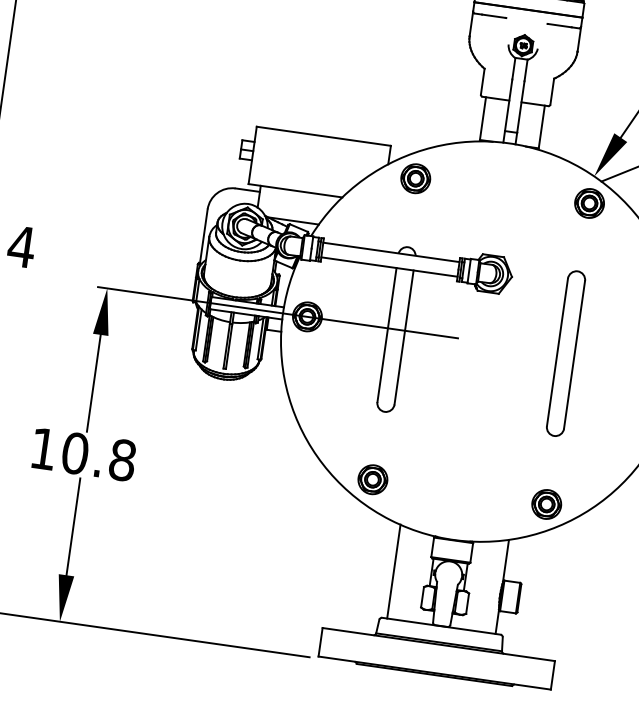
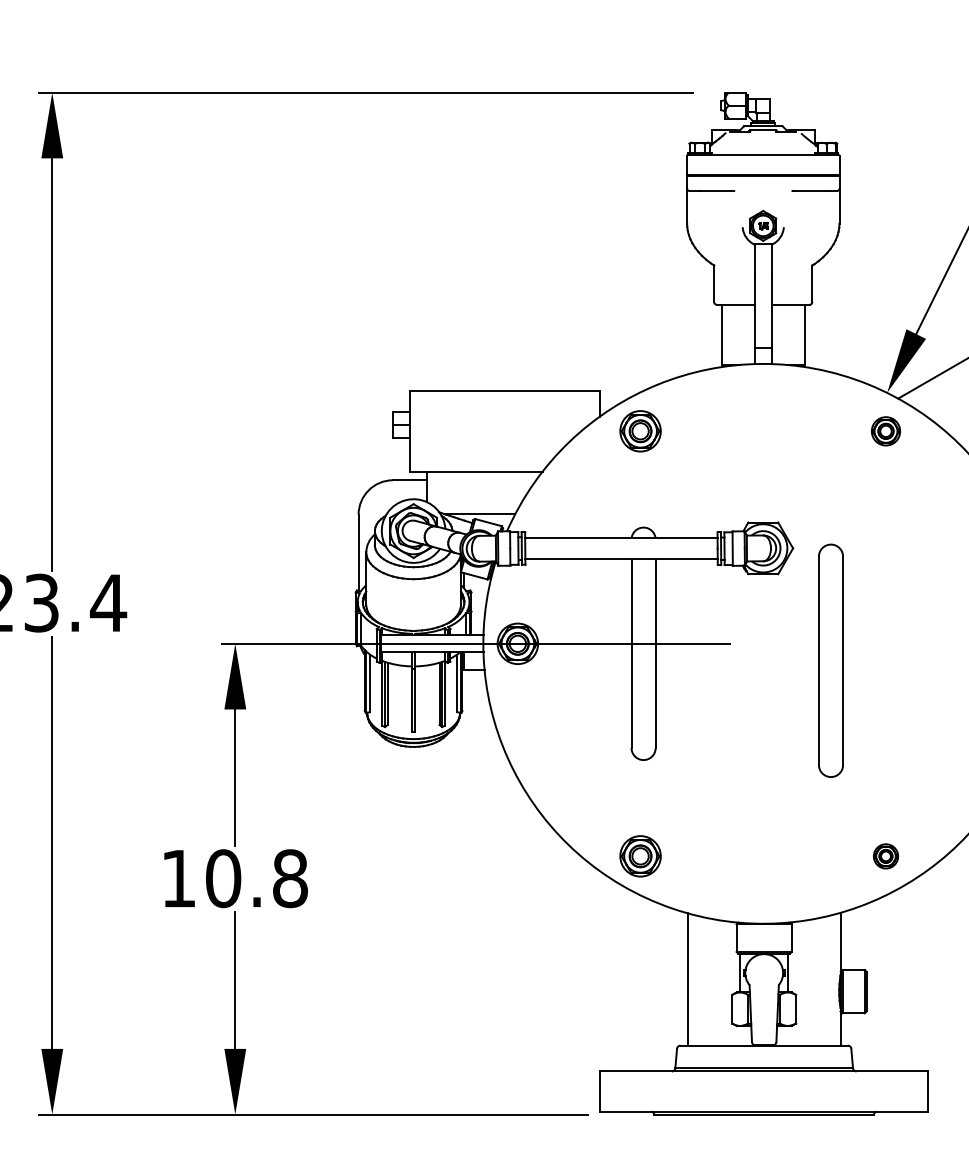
part: (589, 203) -> (885, 431), size x0.7
part: (565, 353) -> (830, 660), moved
part: (546, 504) -> (885, 856), size x0.6

